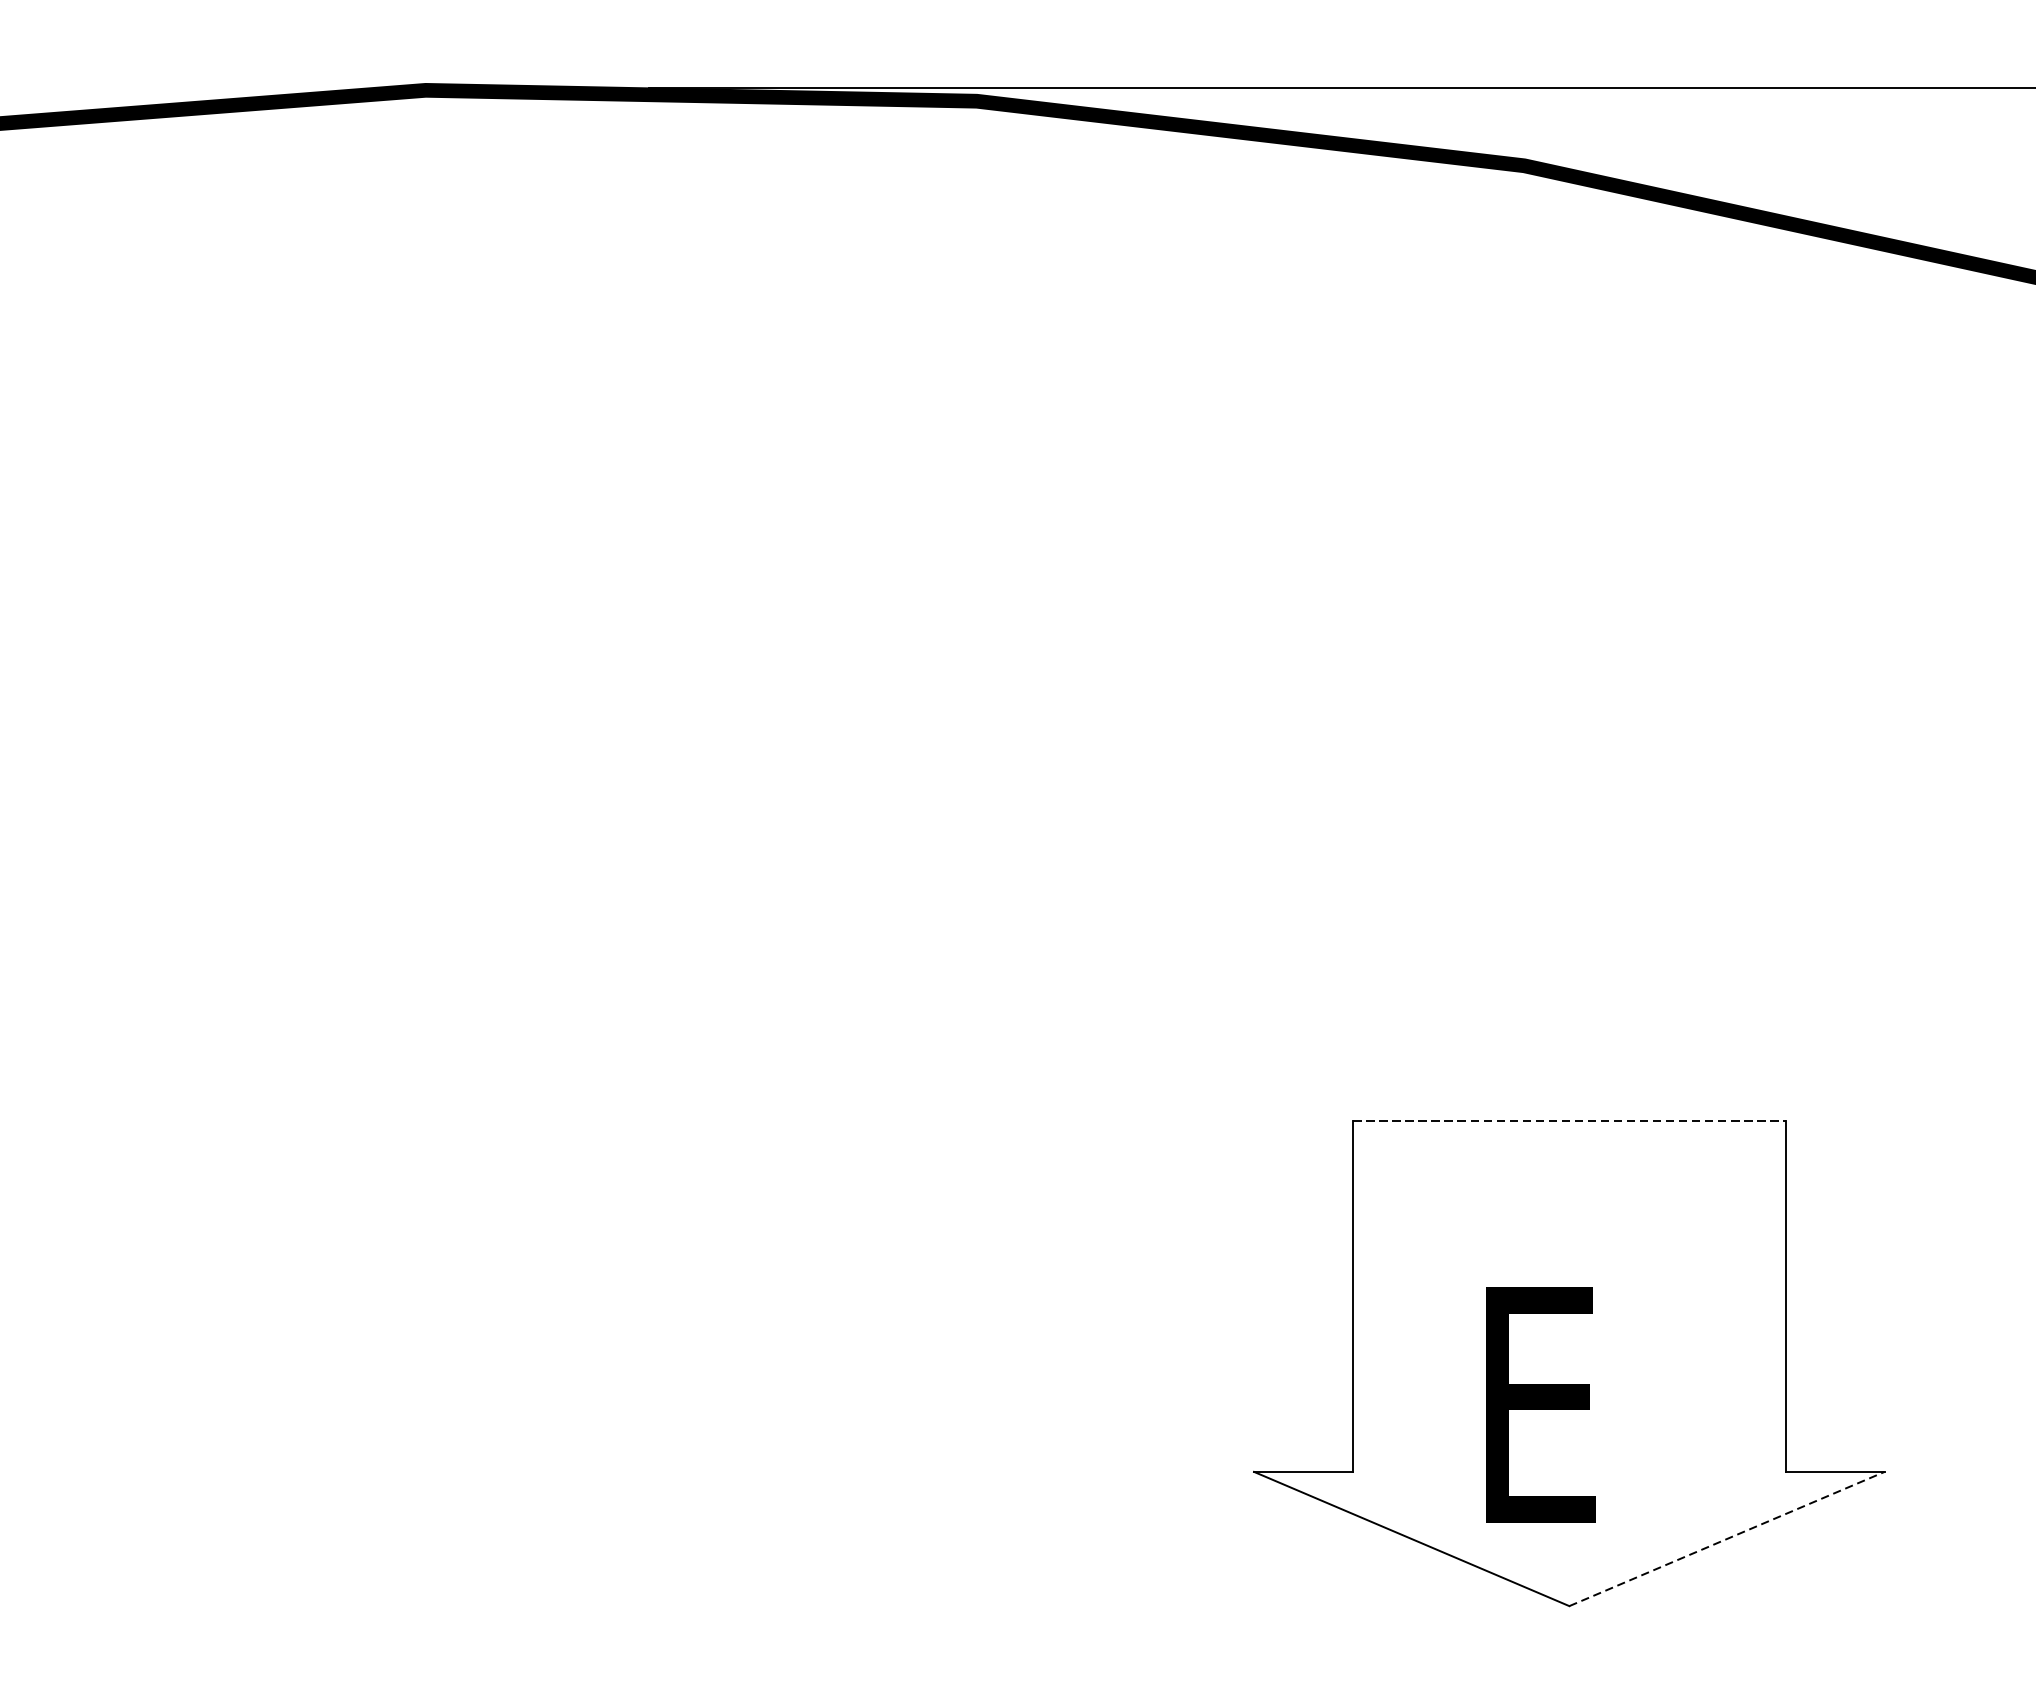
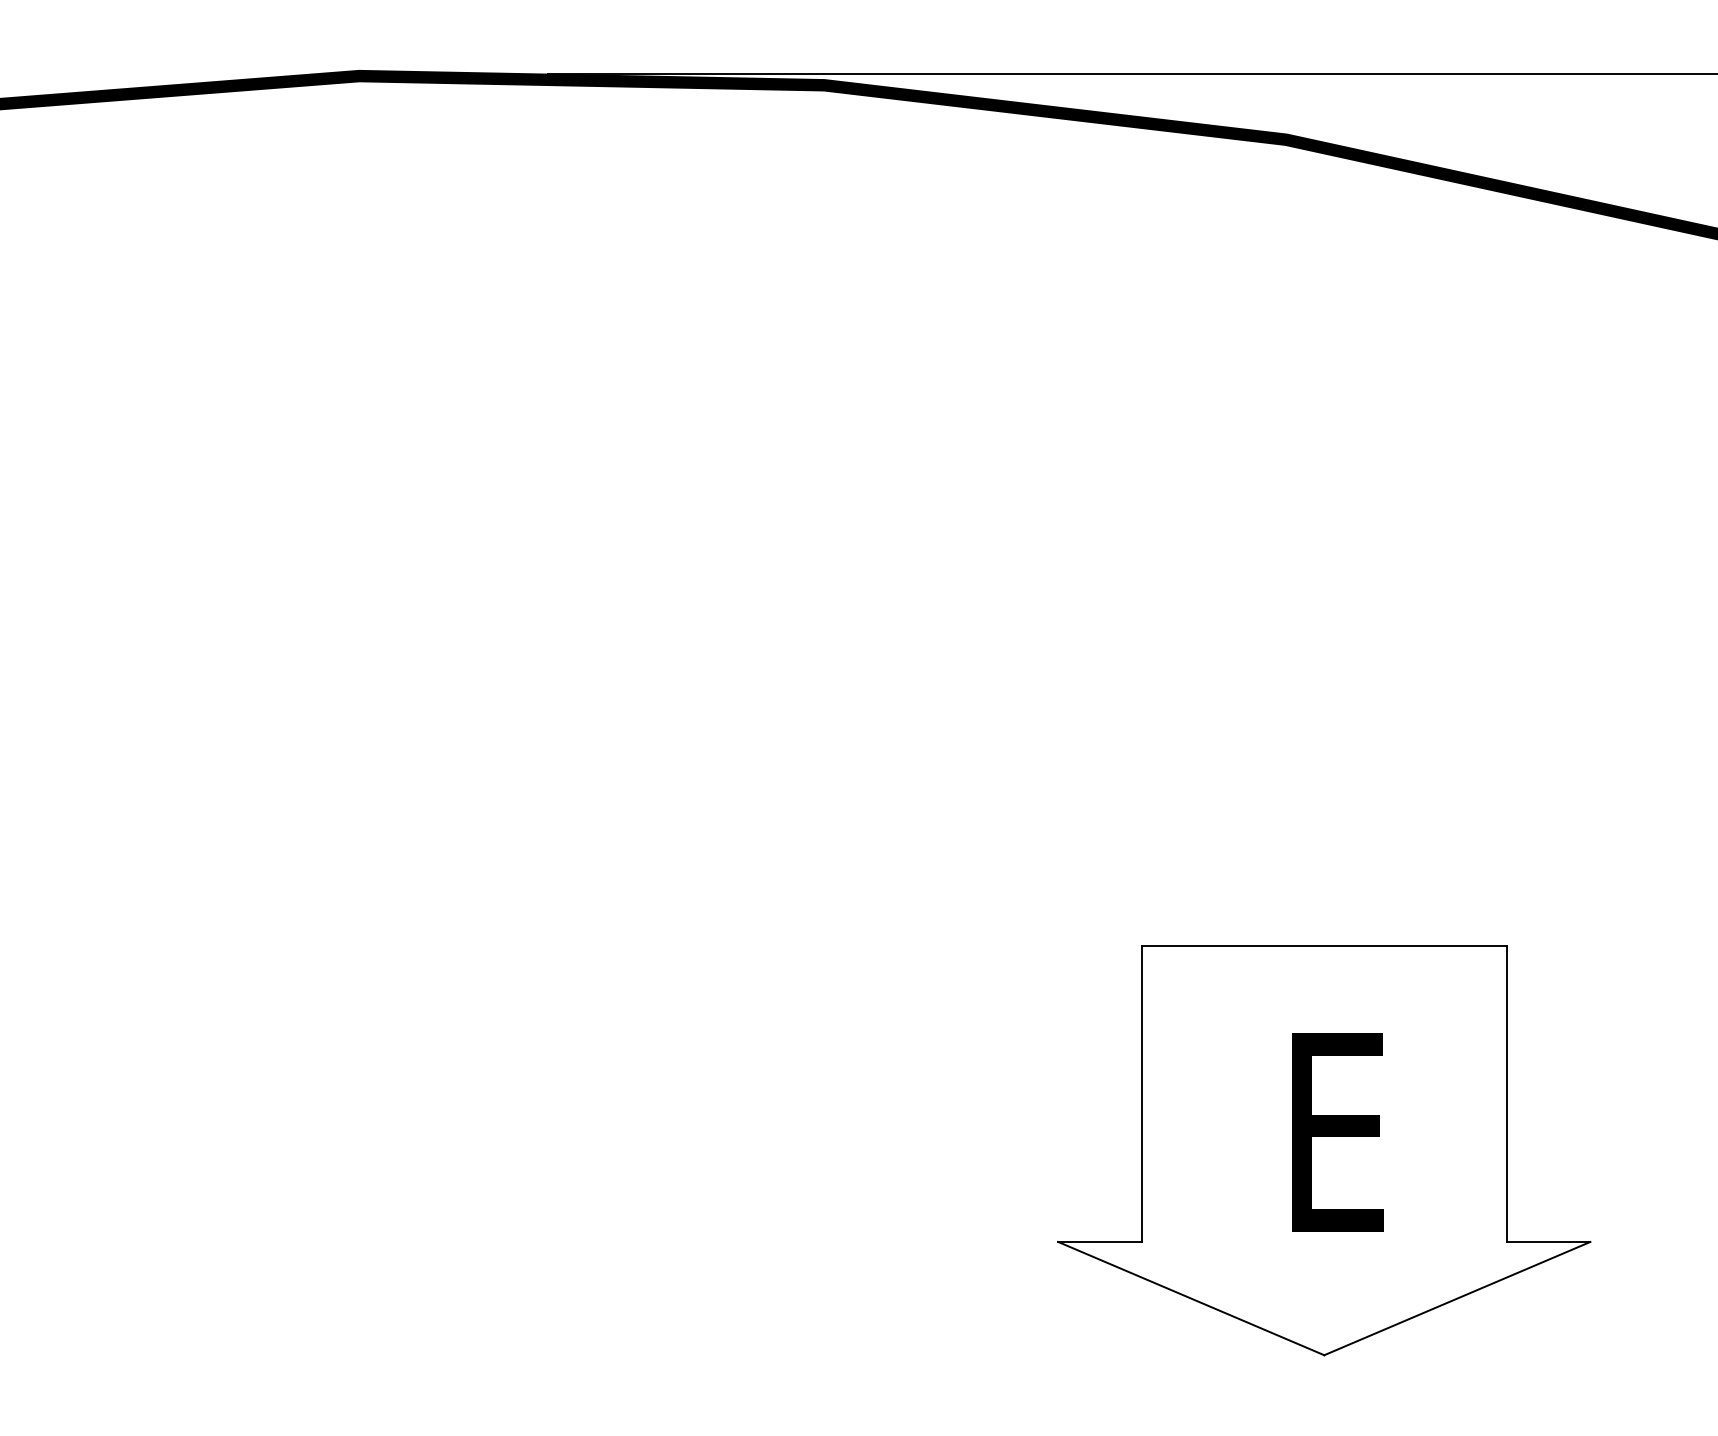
line: (1569, 1121) -> (1324, 946), dashed -> solid
text: (1539, 1404) -> (1337, 1132), moved
line: (1727, 1538) -> (1457, 1298), dashed -> solid

